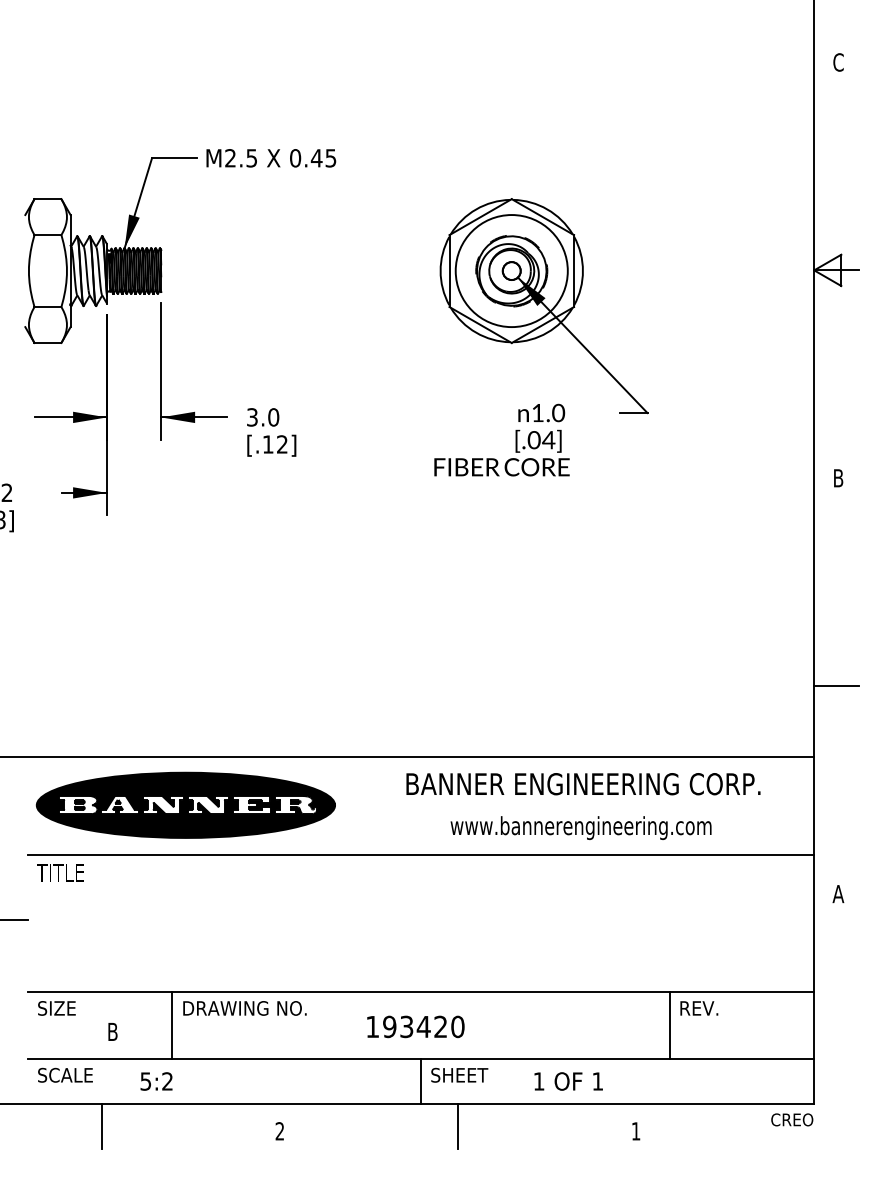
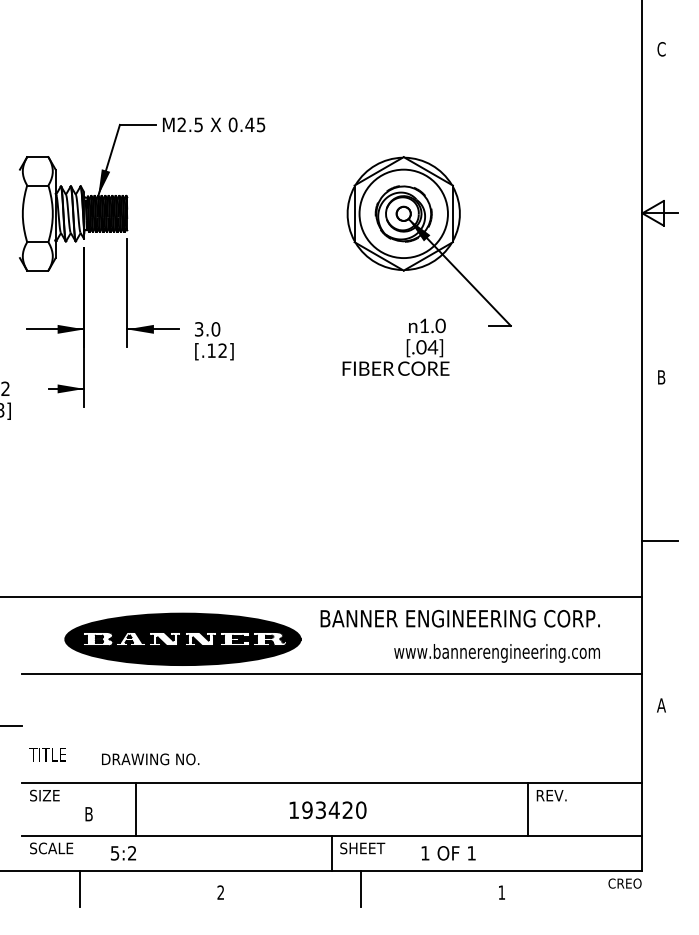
part: (185, 804) -> (182, 638), moved
text: (580, 827) -> (496, 652), moved
text: (60, 872) -> (47, 754), moved
text: (244, 1008) -> (150, 759), moved

